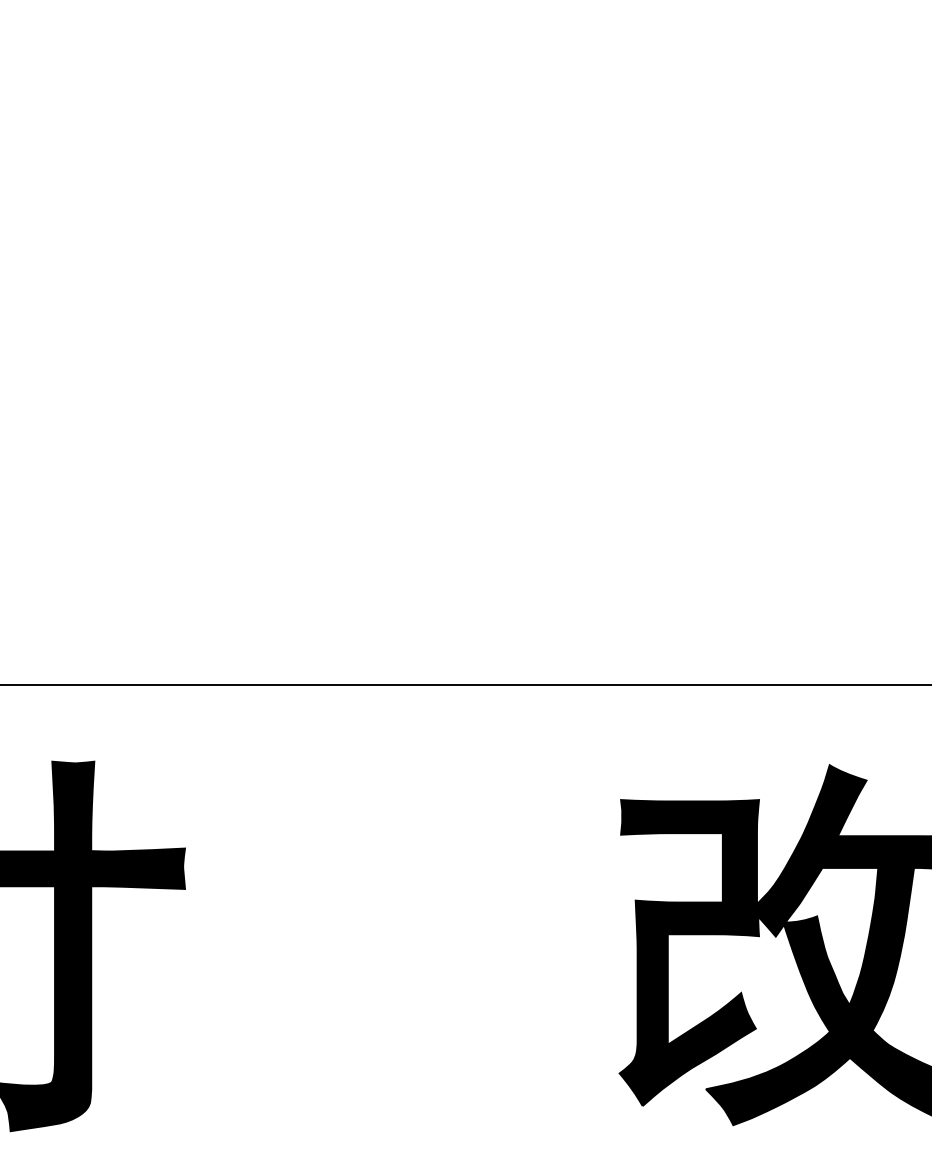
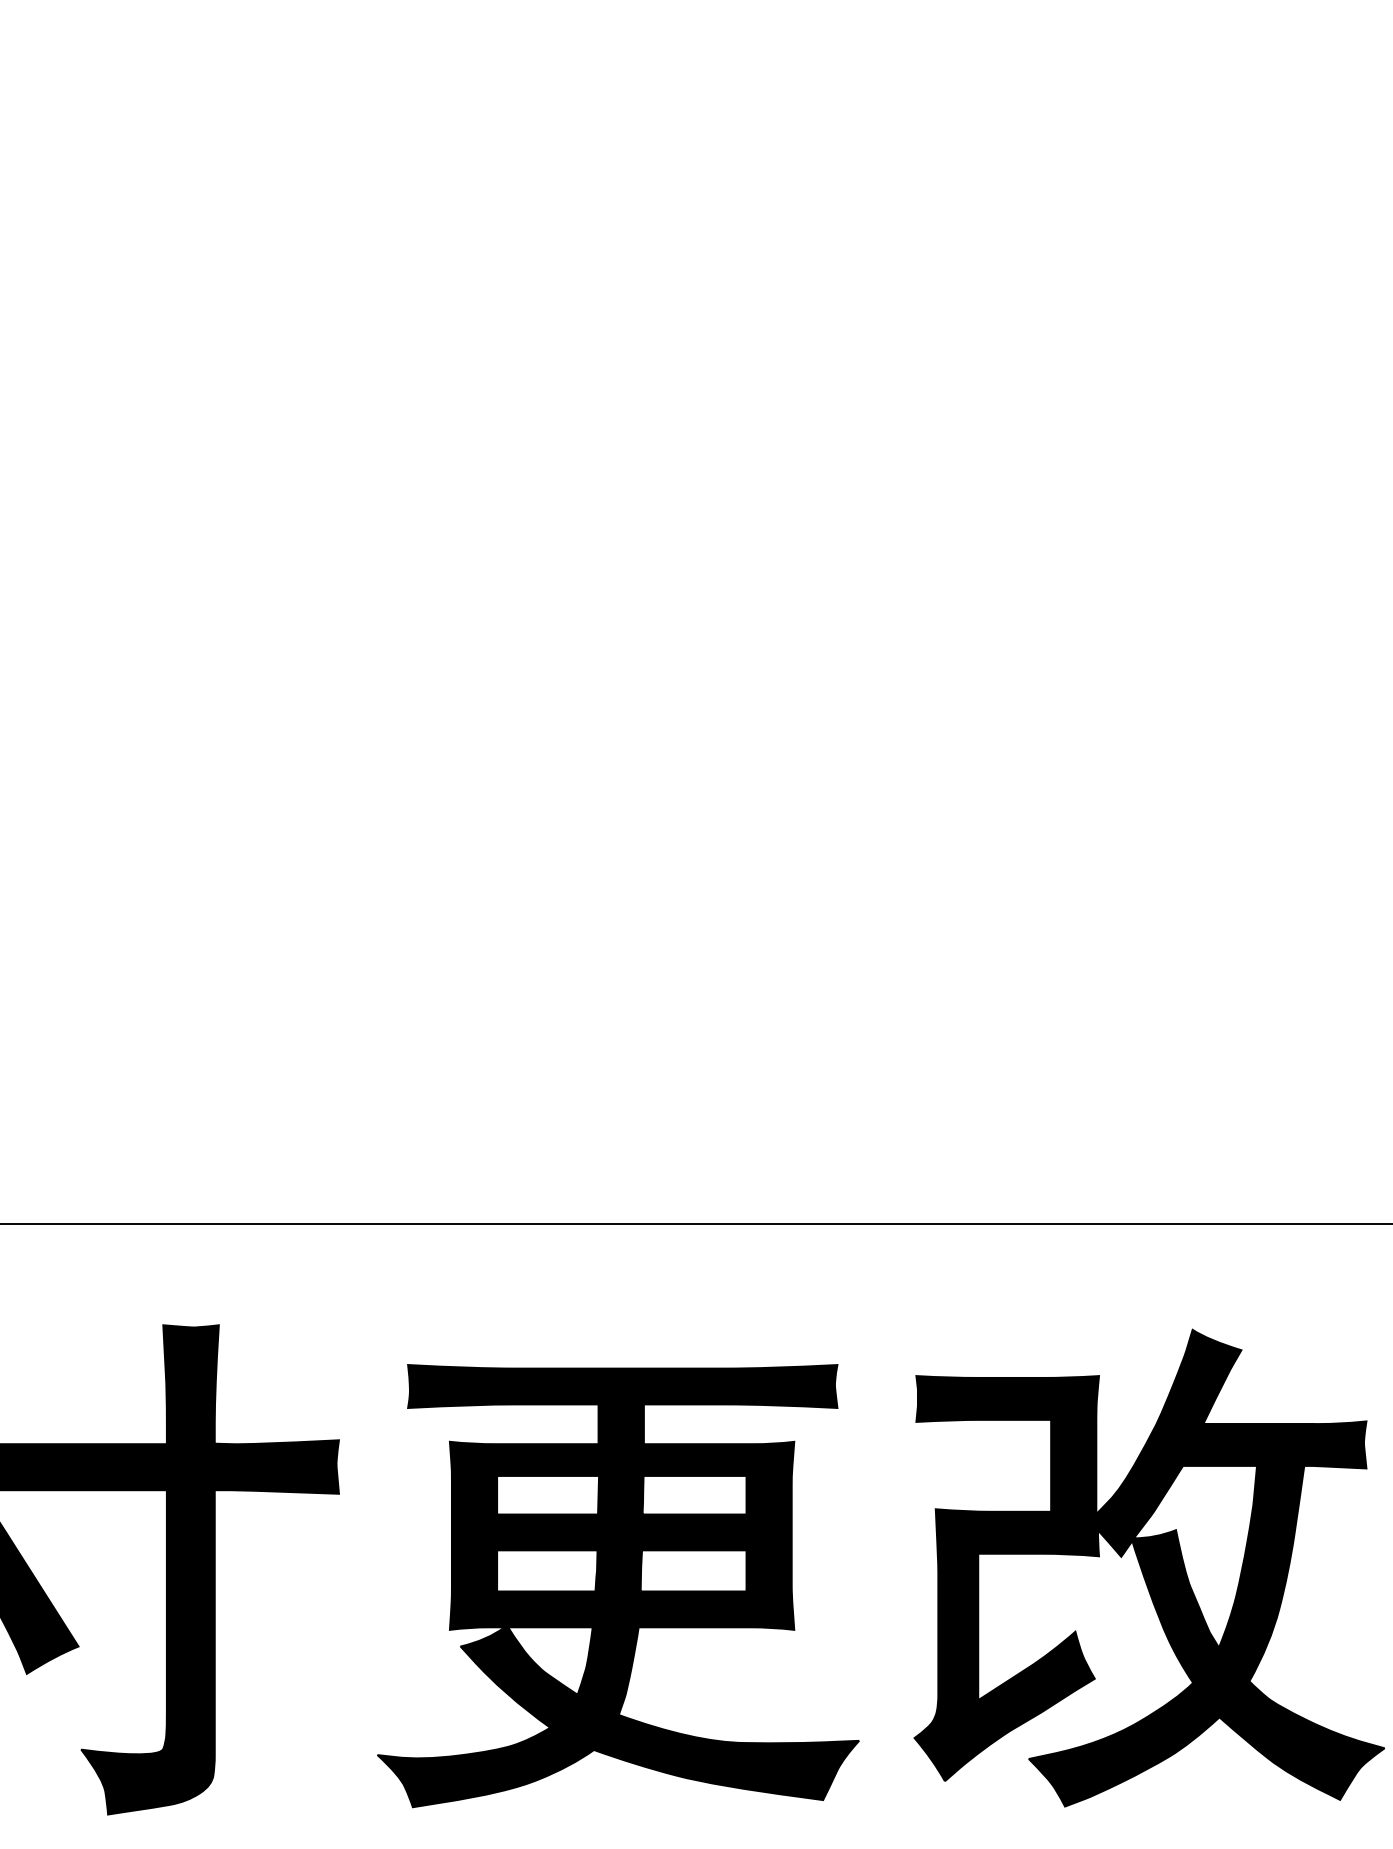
part: (396, 958) -> (618, 1586), added

